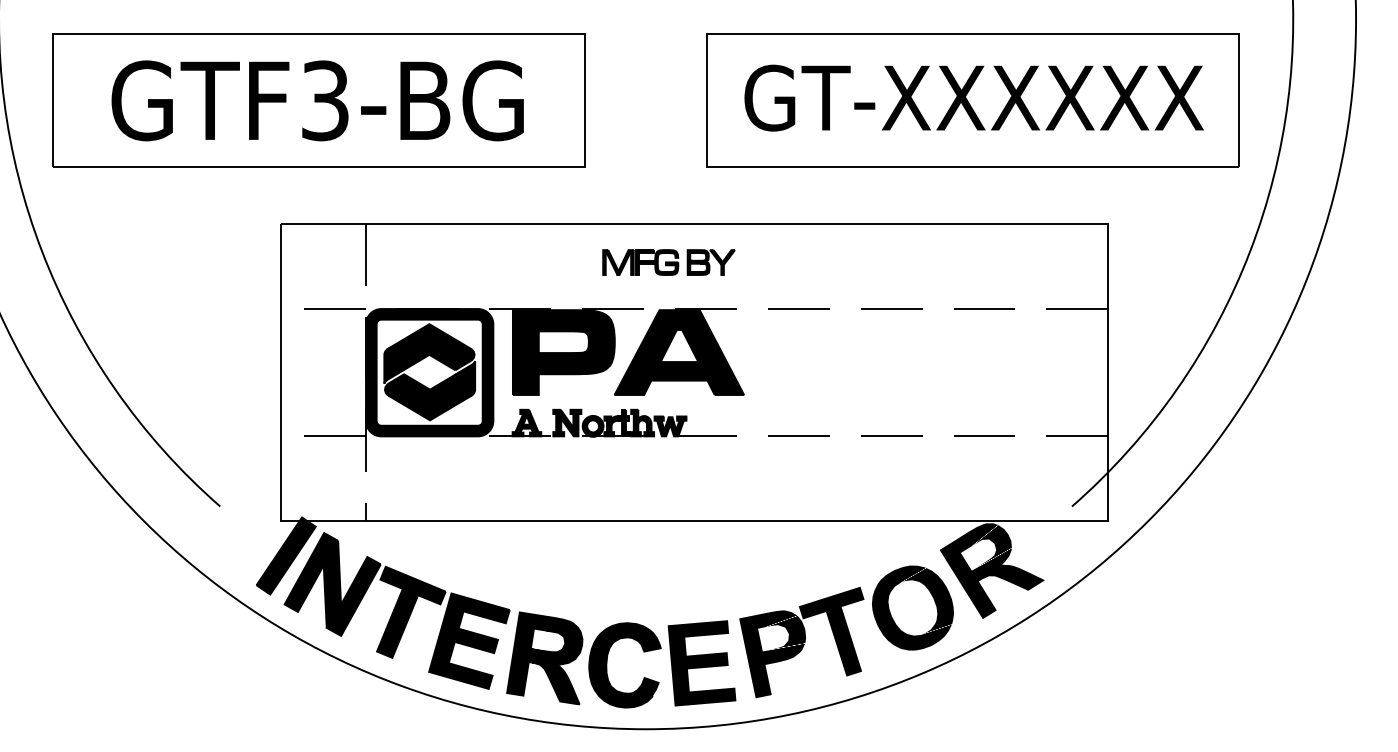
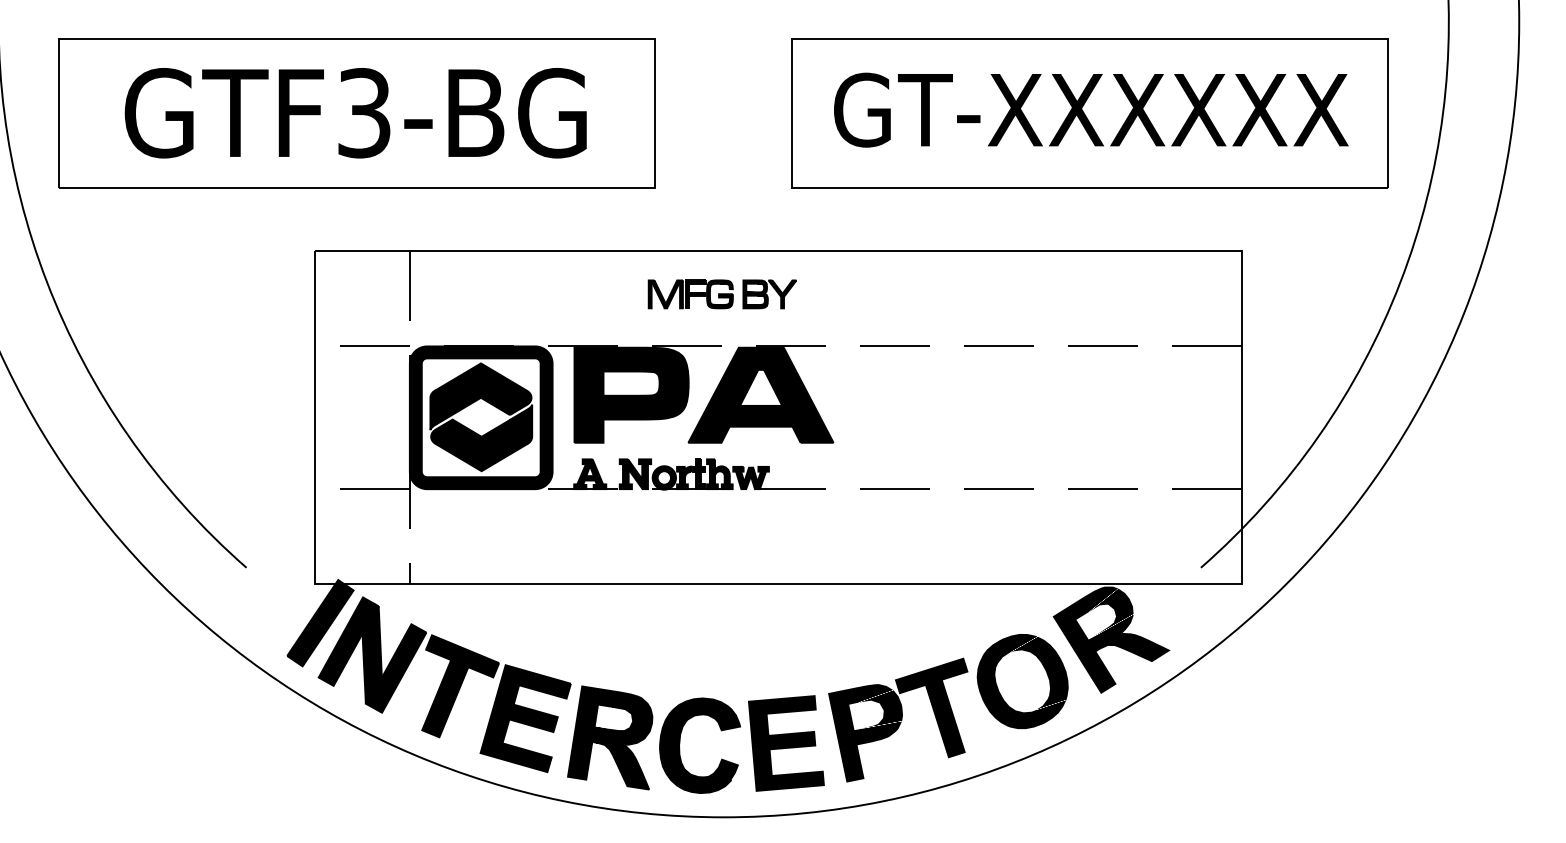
part: (668, 262) -> (721, 294), moved

